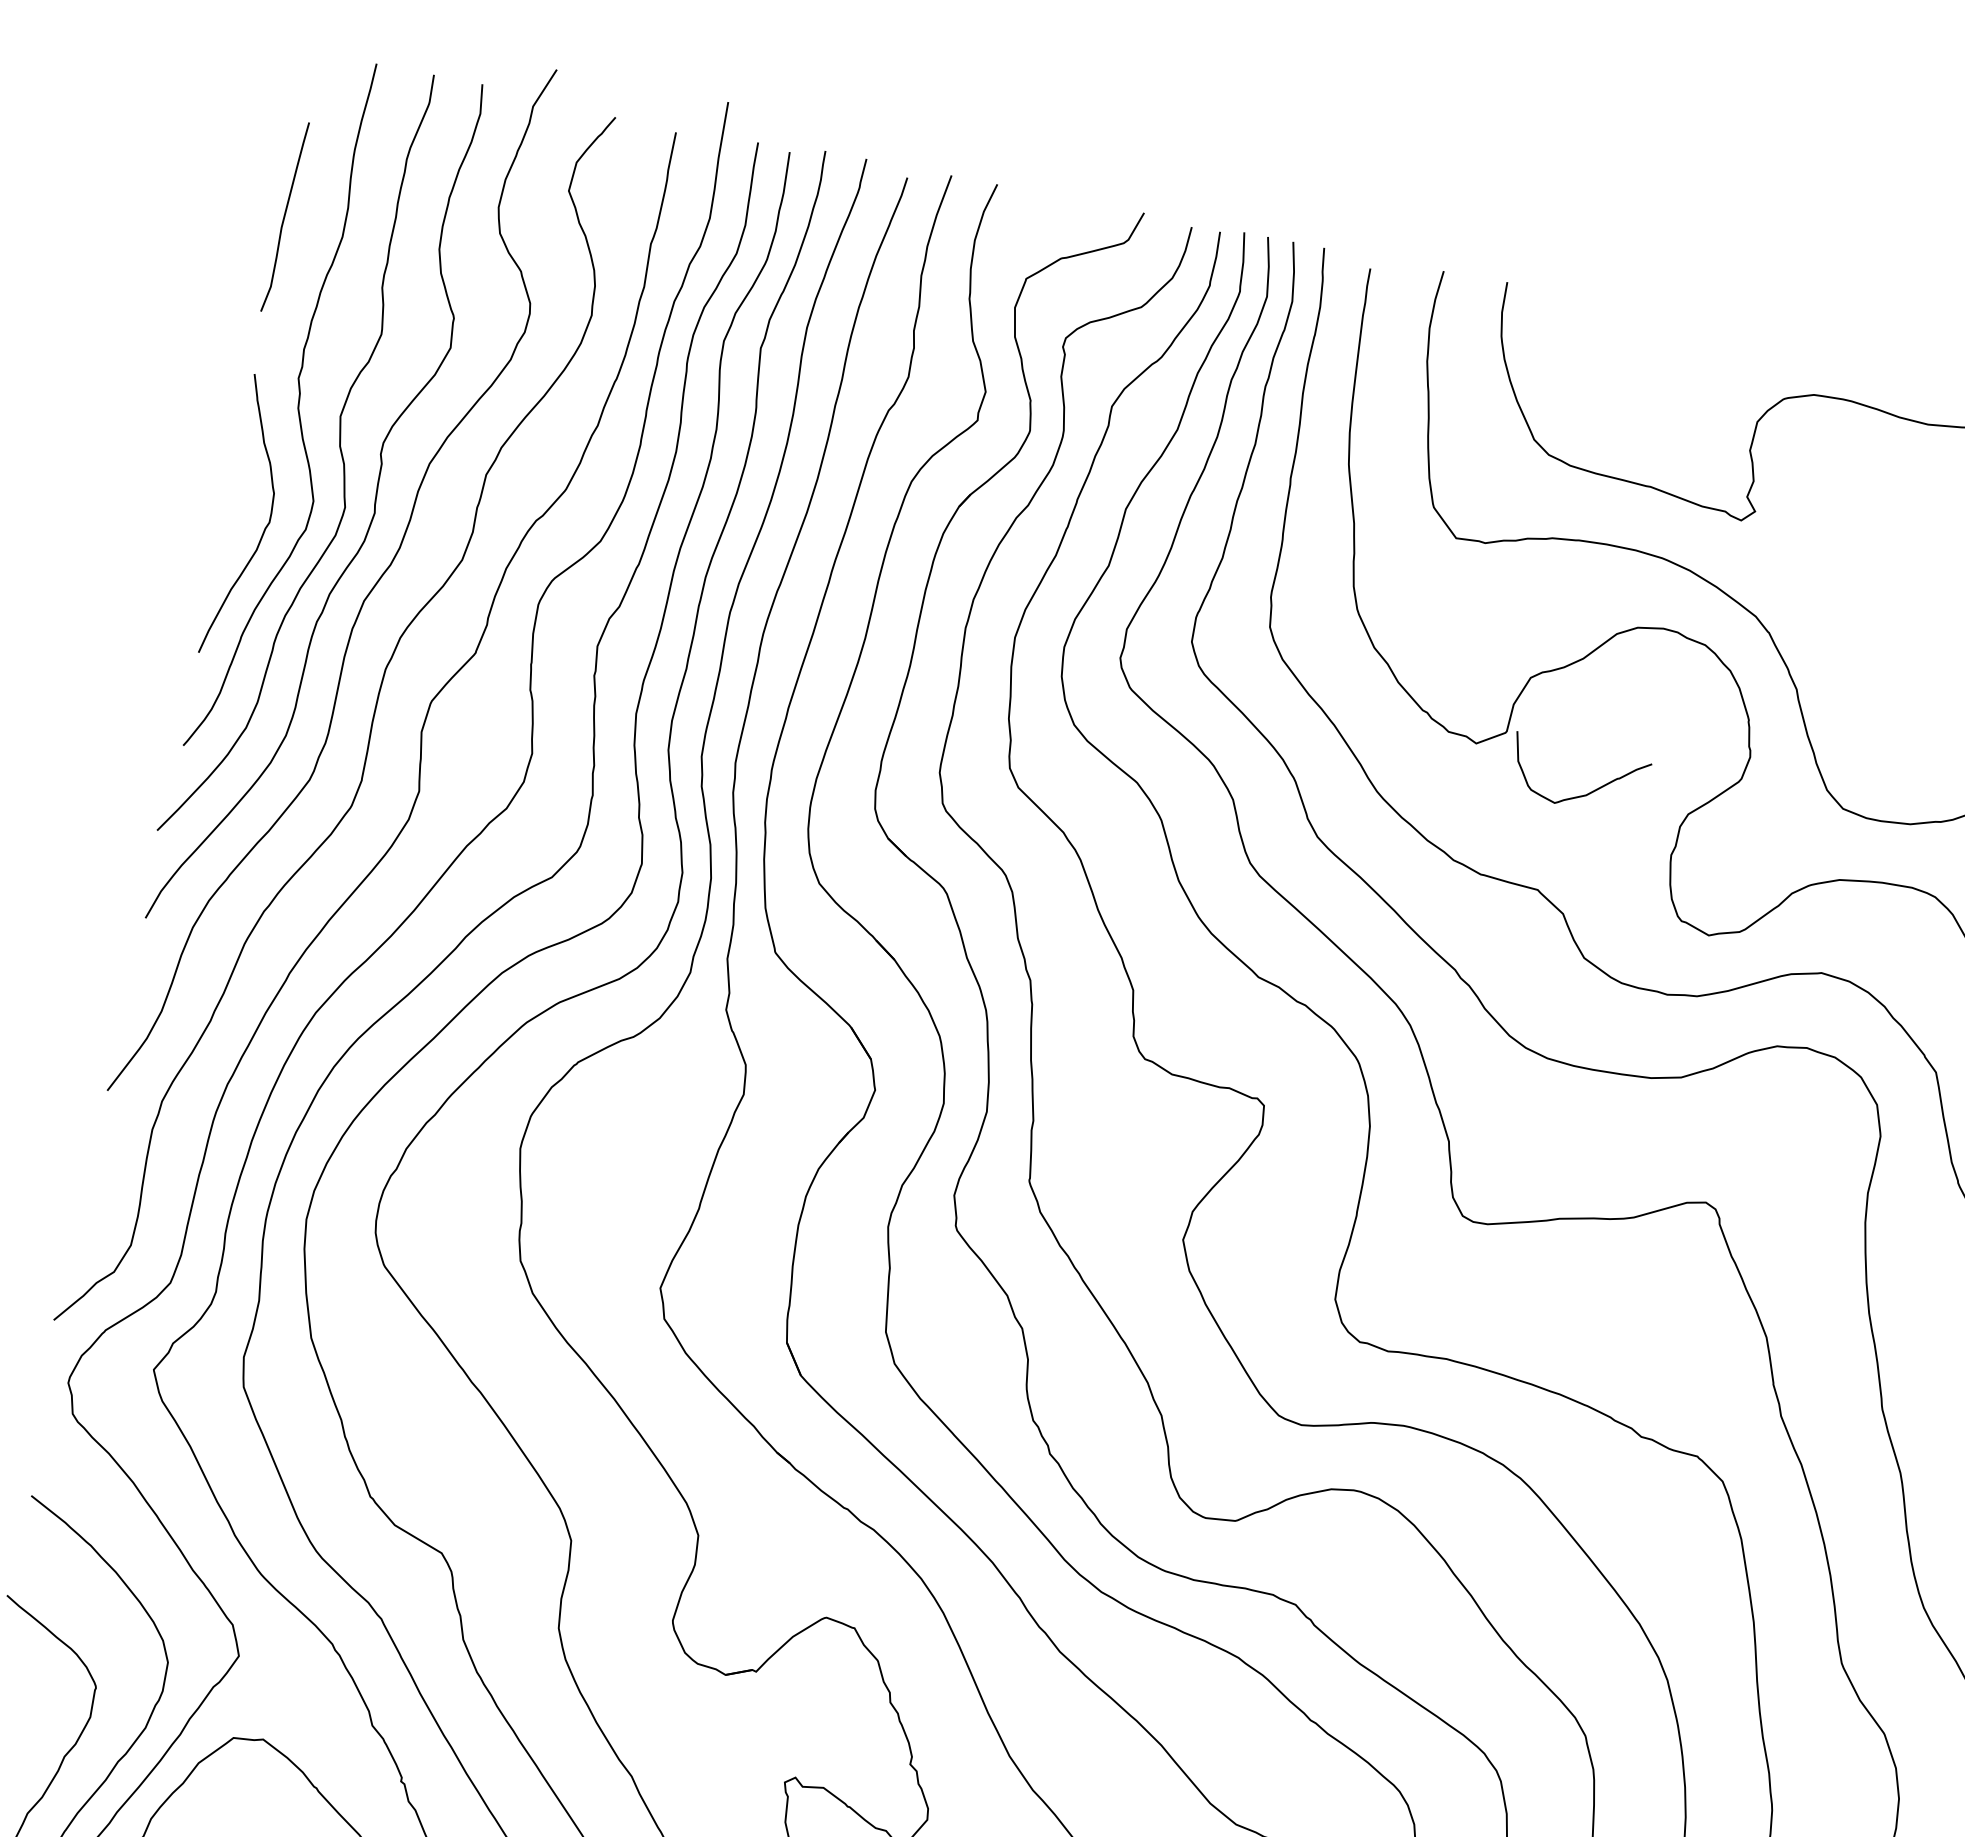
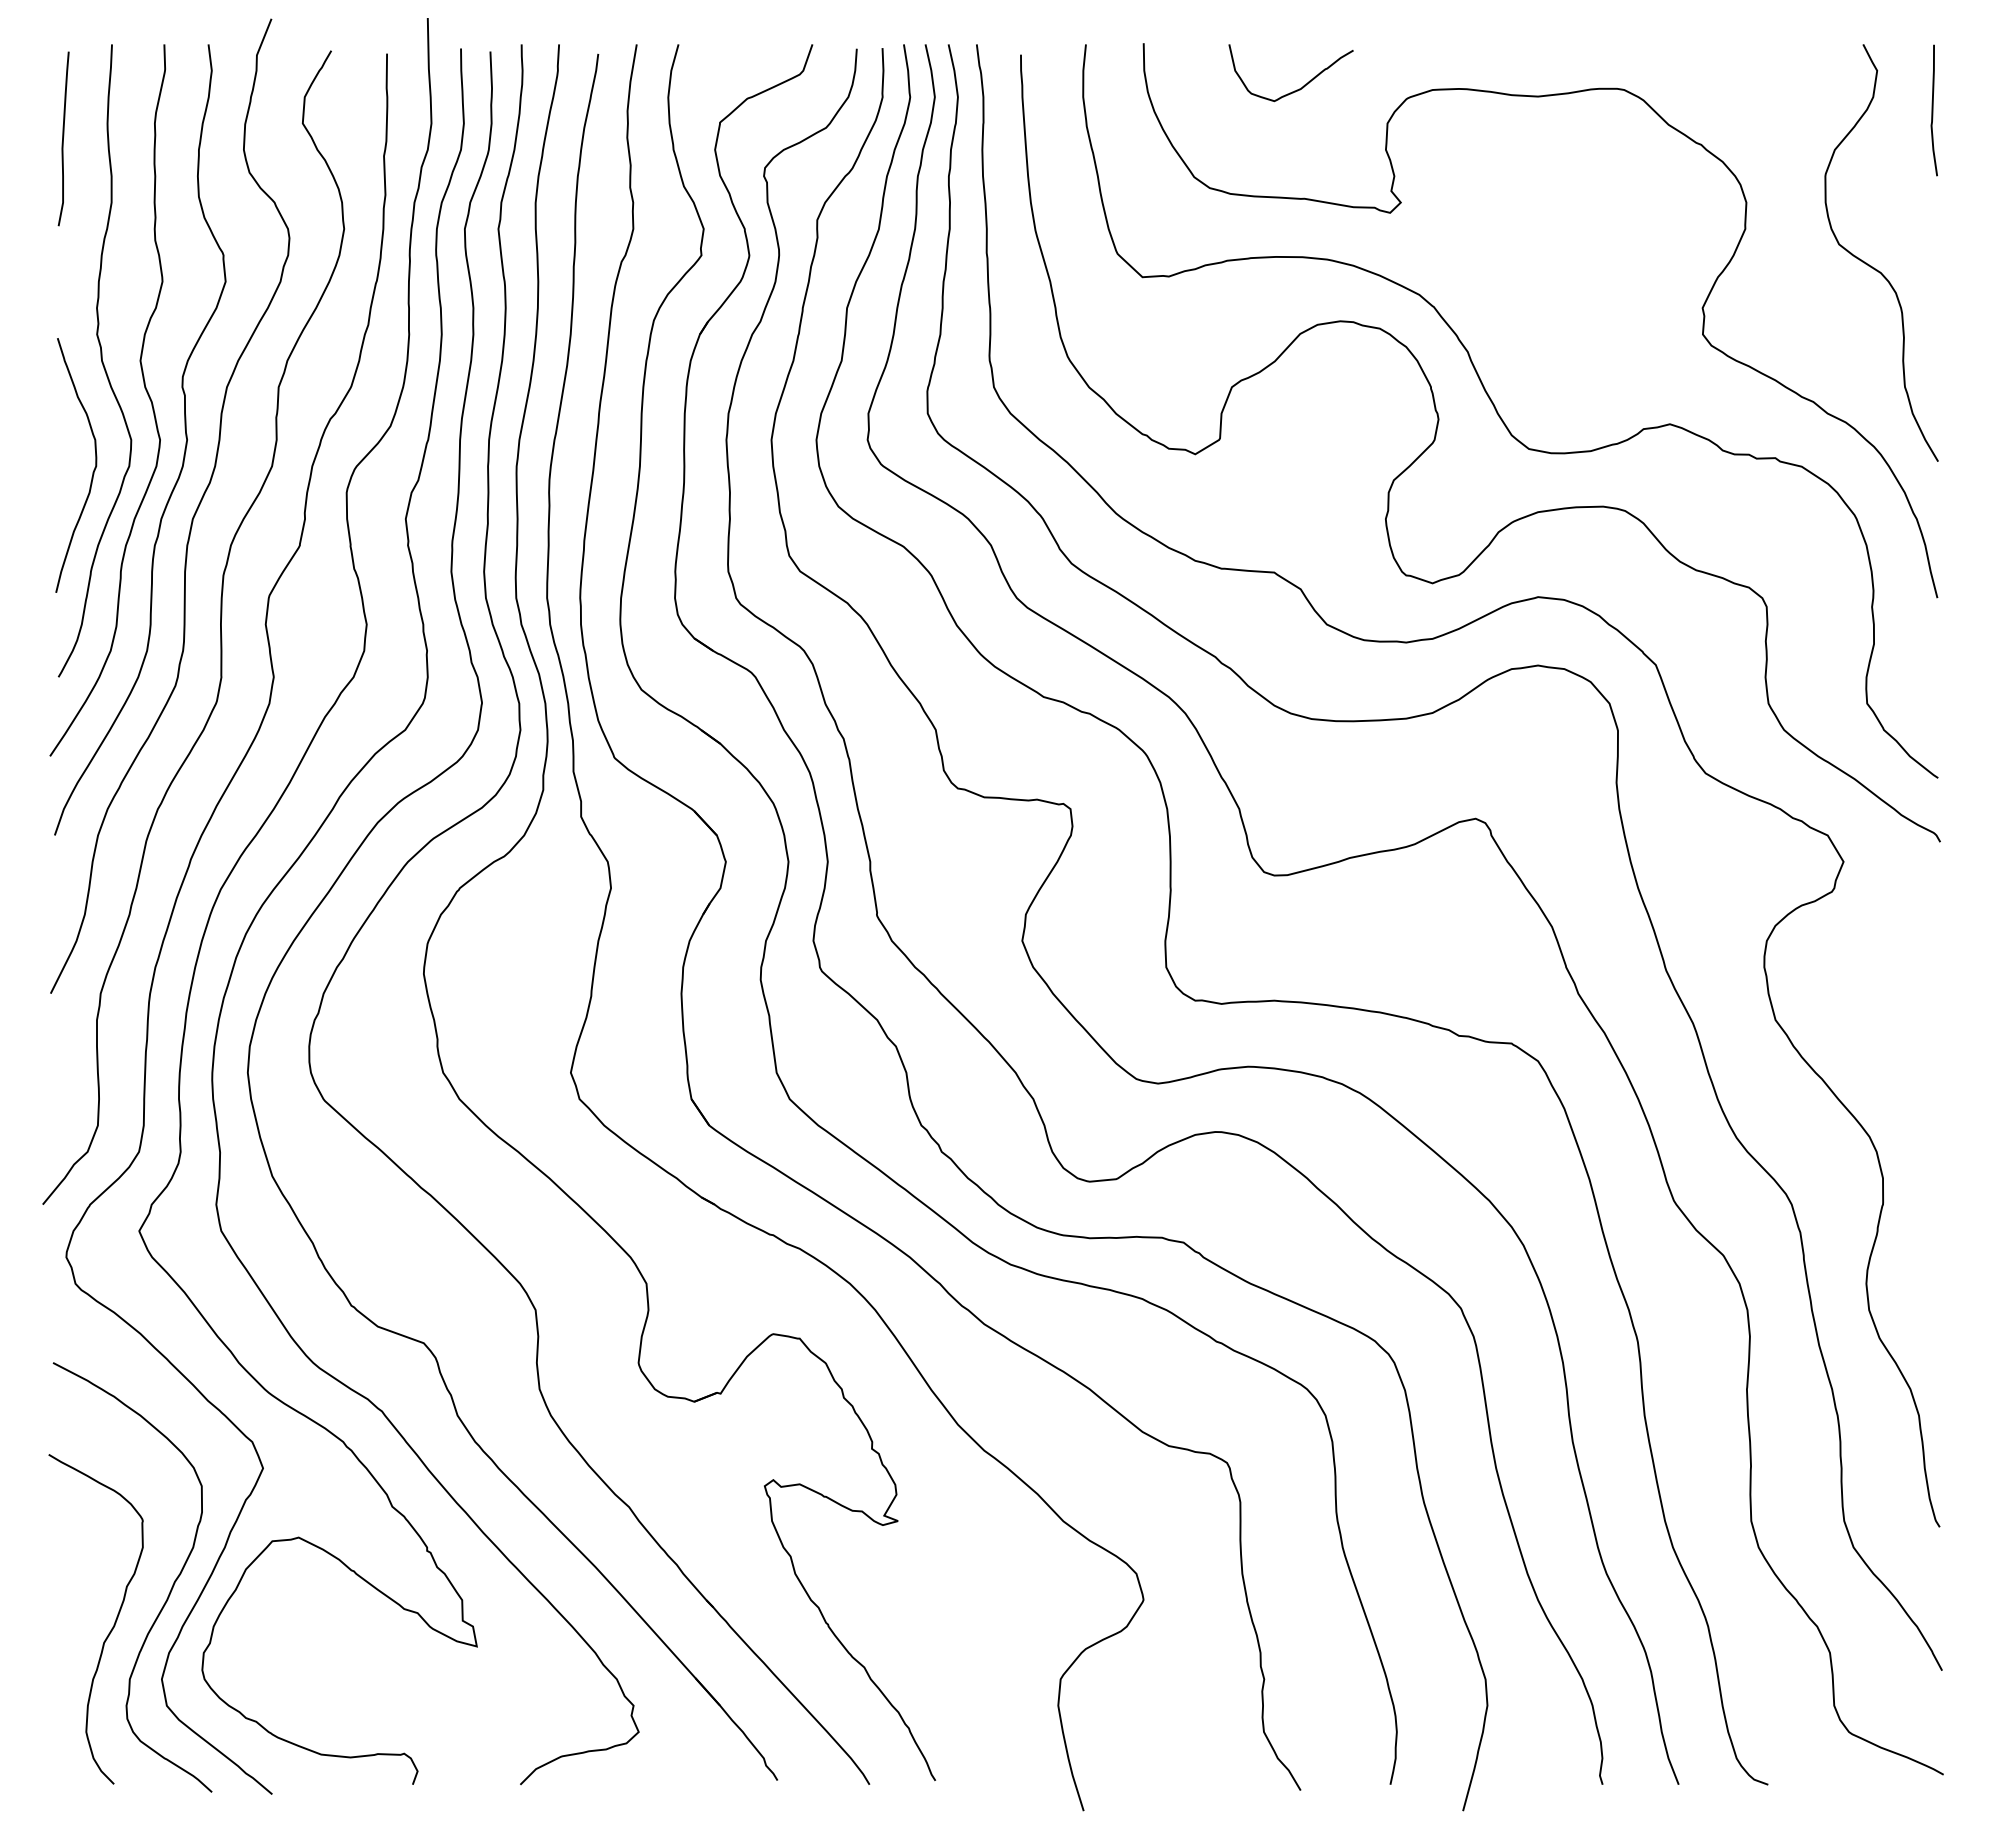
curve: (284, 216) -> (63, 138), moved
curve: (1581, 794) -> (1296, 89), moved

